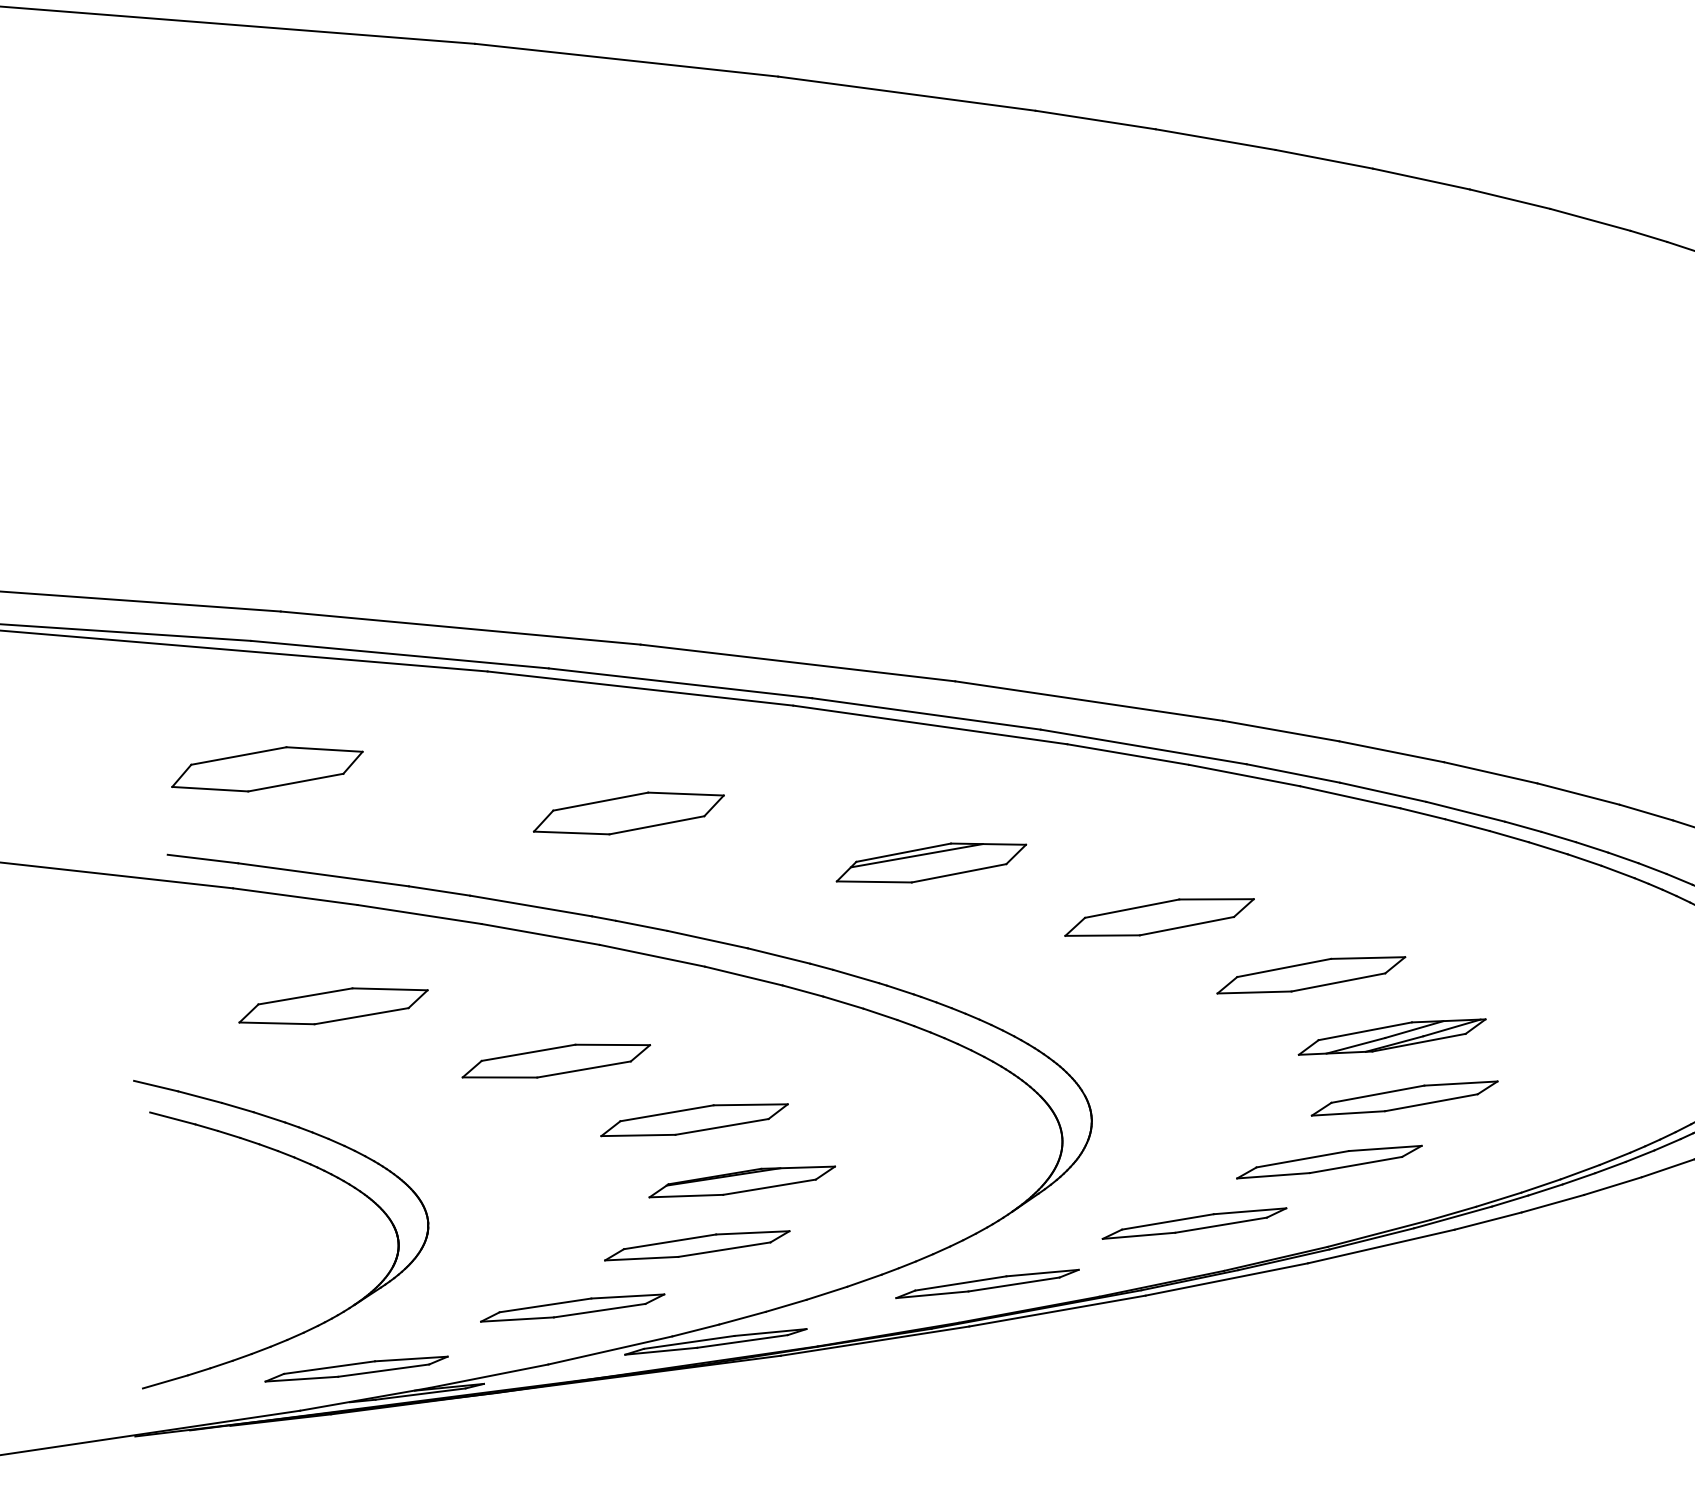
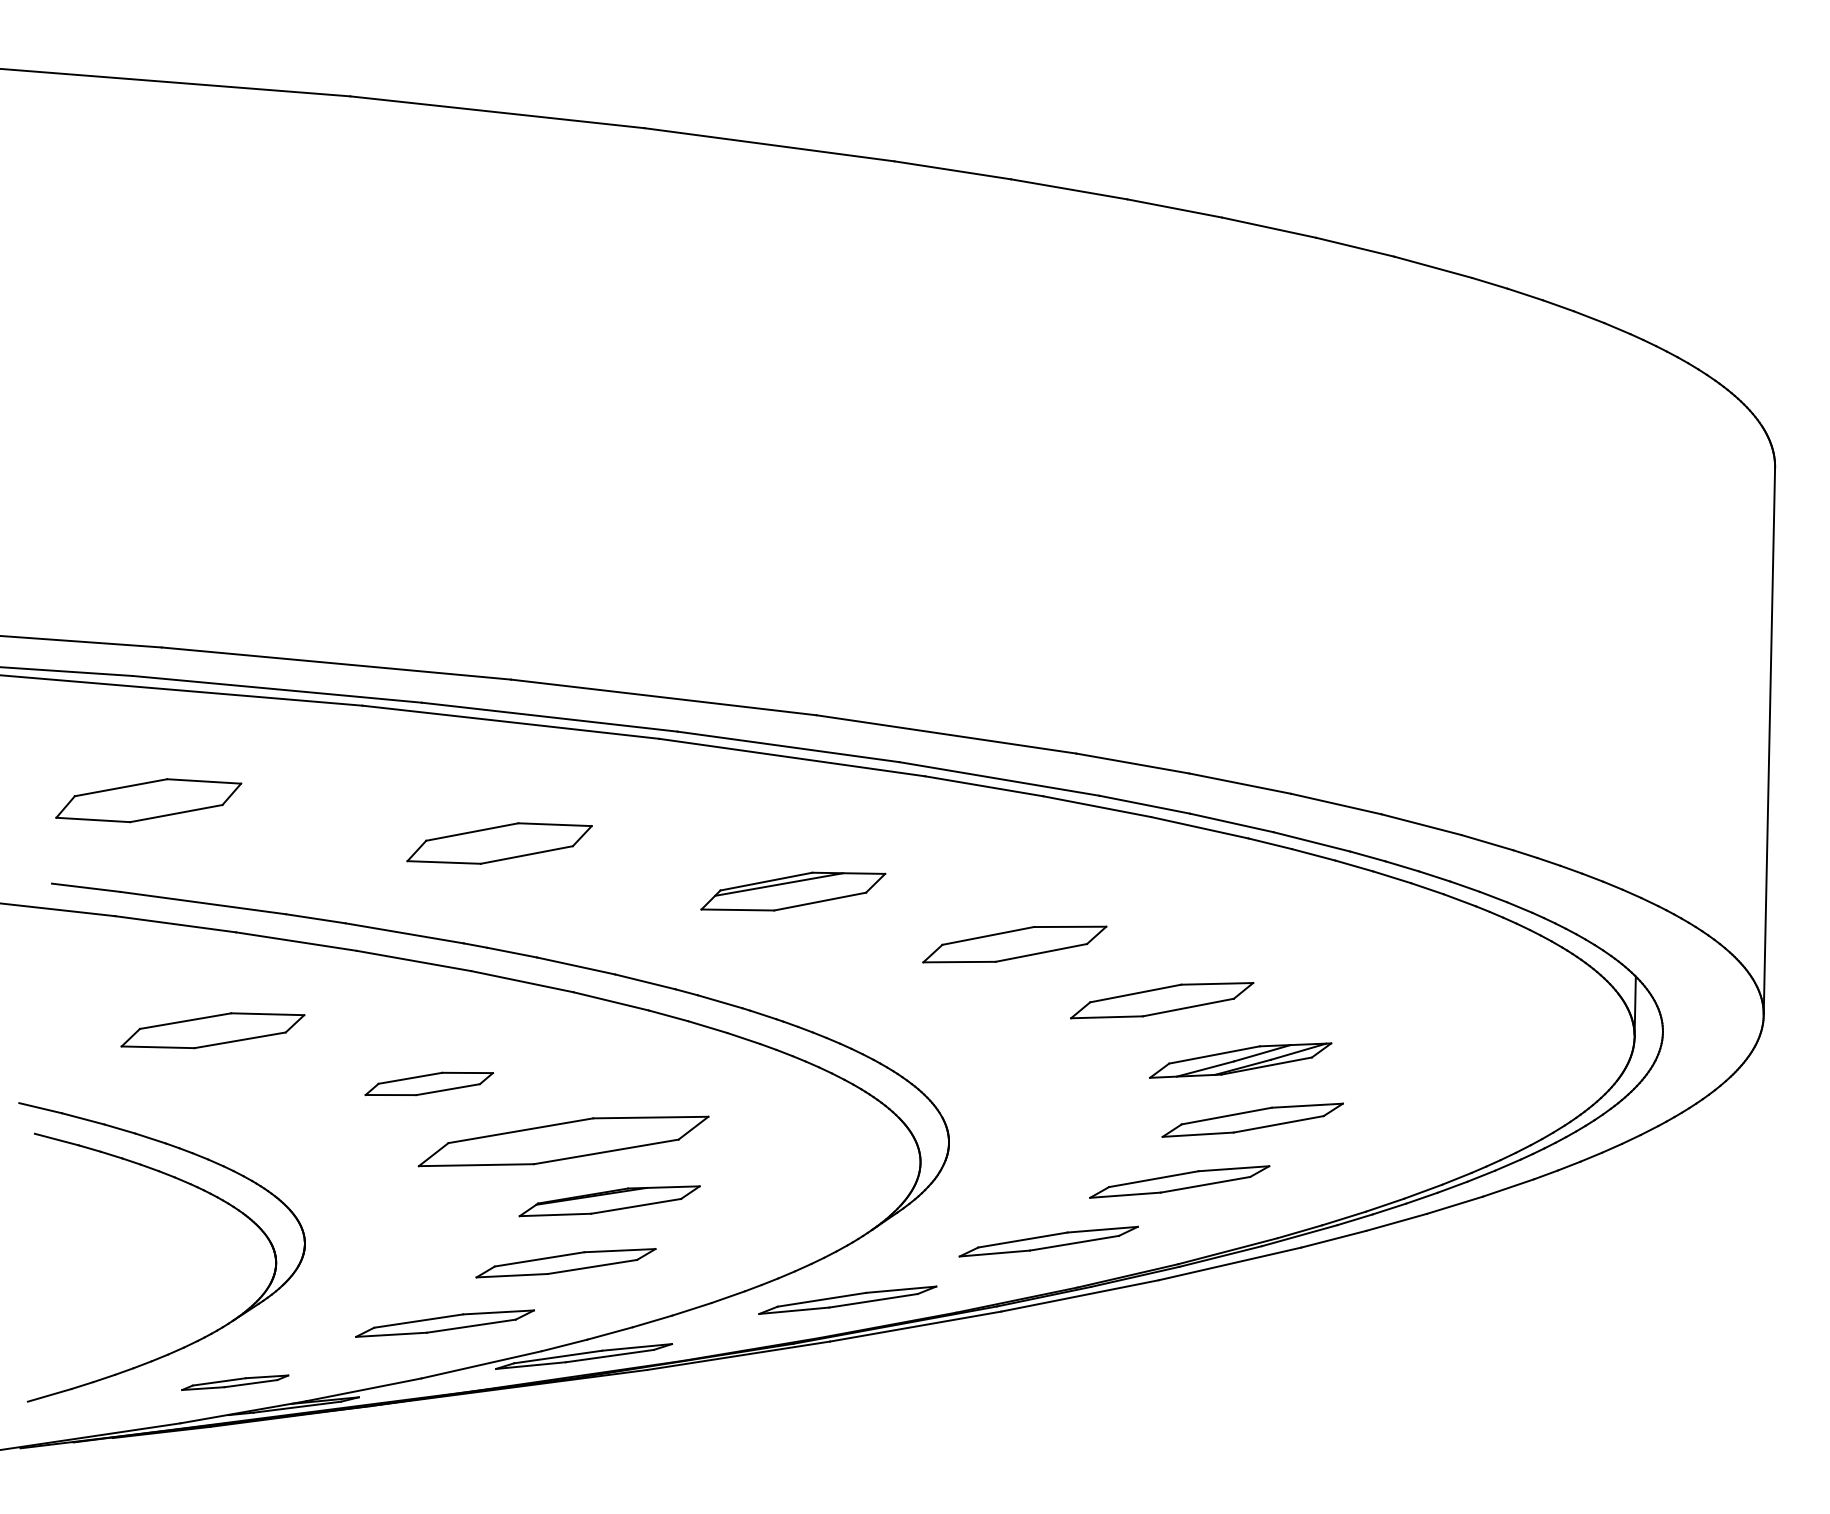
part: (556, 1060) -> (429, 1083), size x0.7
part: (693, 1119) -> (562, 1140), size x1.6
part: (355, 1368) -> (234, 1382), size x0.6

